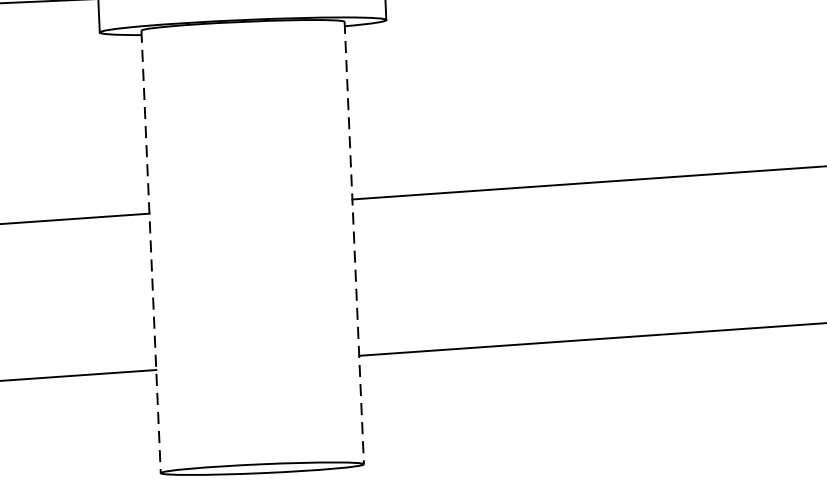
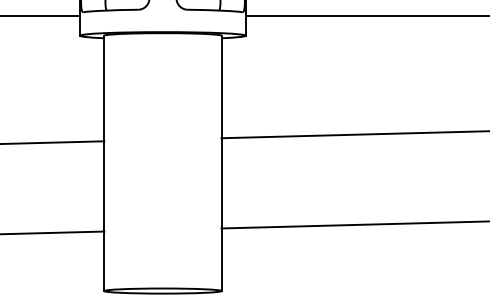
line: (354, 243) -> (221, 163), dashed -> solid
line: (151, 252) -> (104, 163), dashed -> solid

